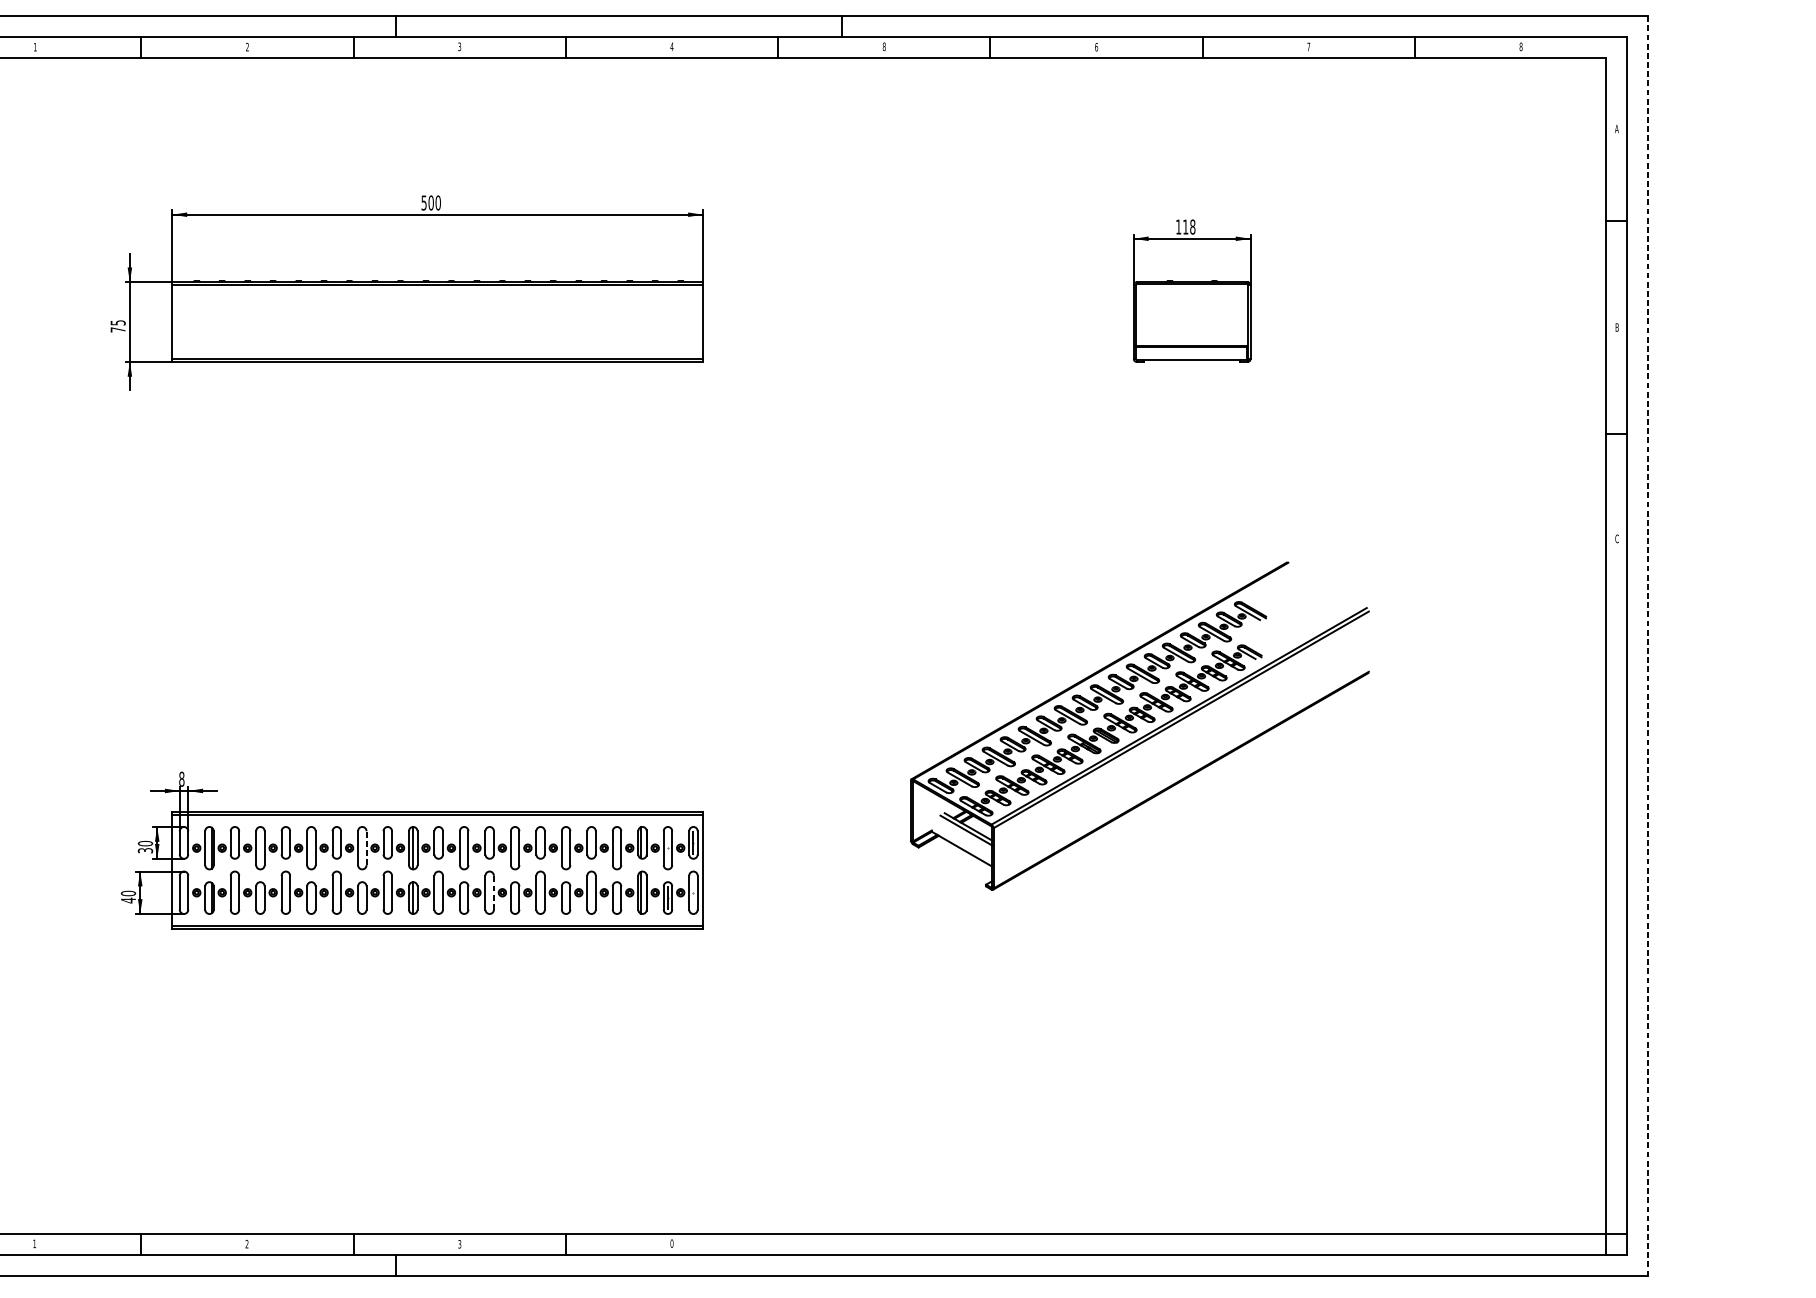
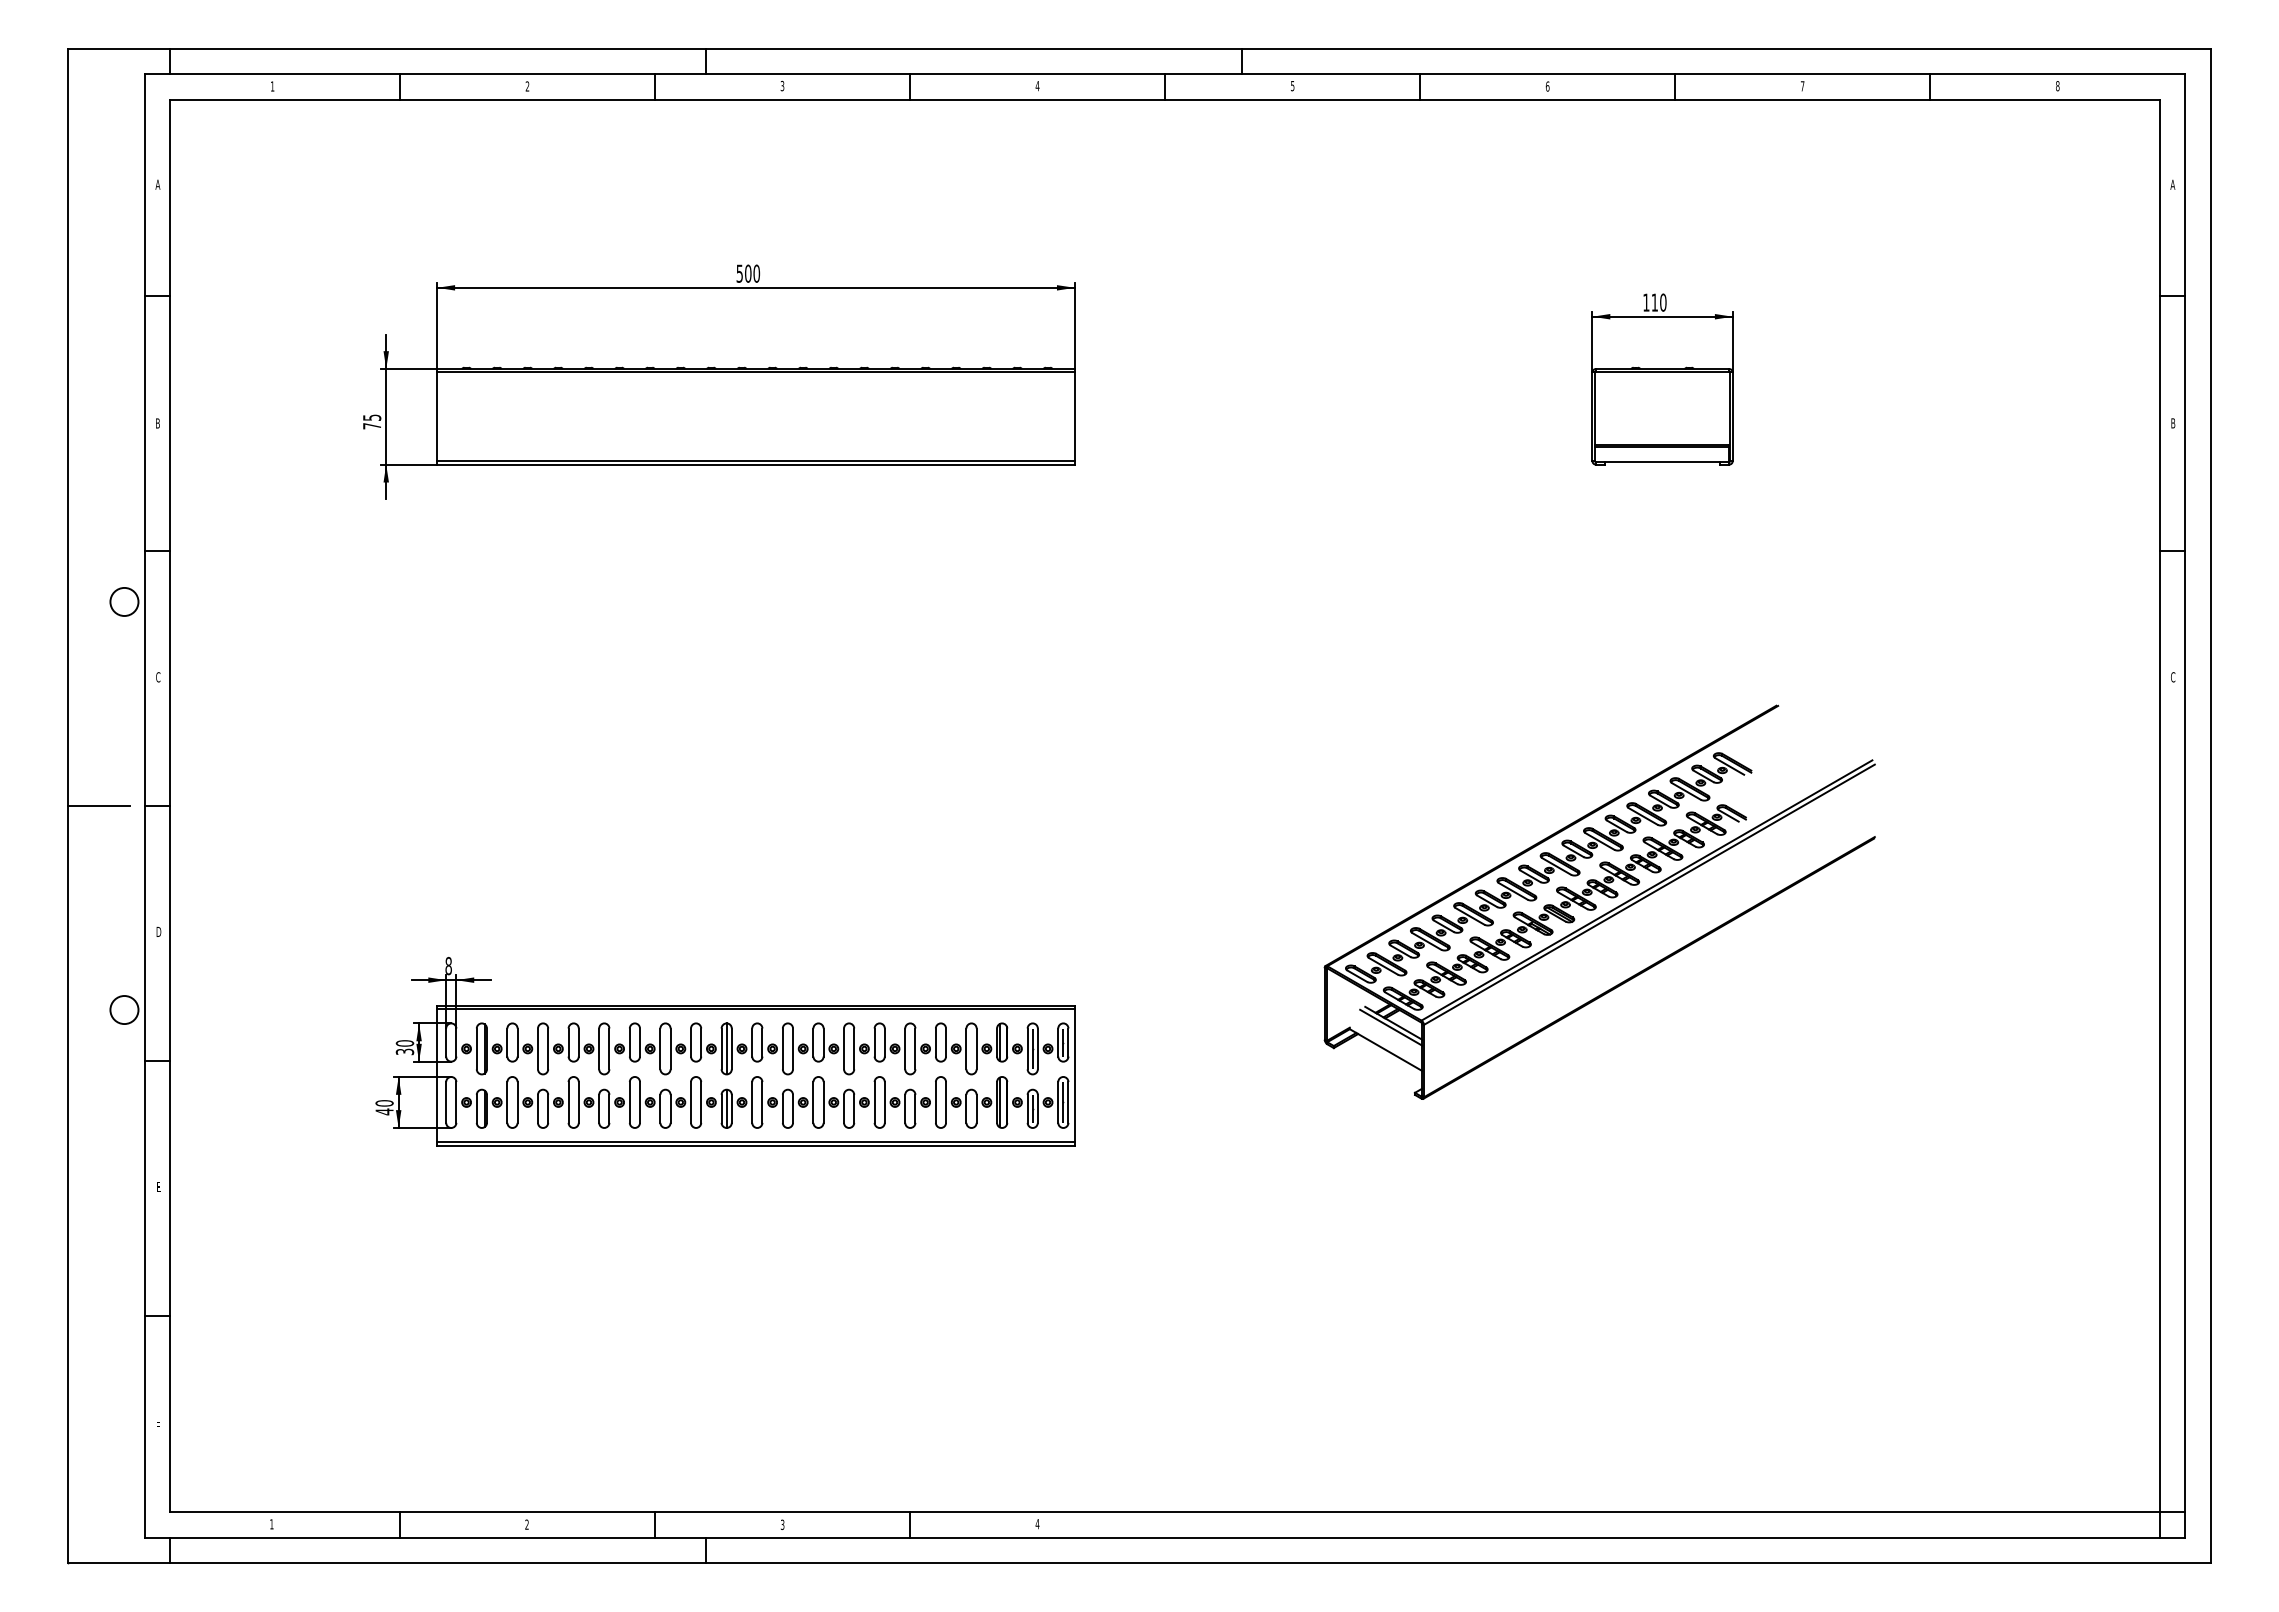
text: (884, 46) -> (1292, 85), 8 -> 5
text: (1192, 226) -> (1663, 302), 118 -> 110
line: (1648, 645) -> (2210, 805), dashed -> solid
line: (366, 847) -> (670, 1048), dashed -> solid
line: (667, 847) -> (1032, 1048), added
line: (493, 891) -> (823, 1101), dashed -> solid
line: (693, 892) -> (1063, 1102), added
text: (671, 1243) -> (1037, 1523), 0 -> 4

